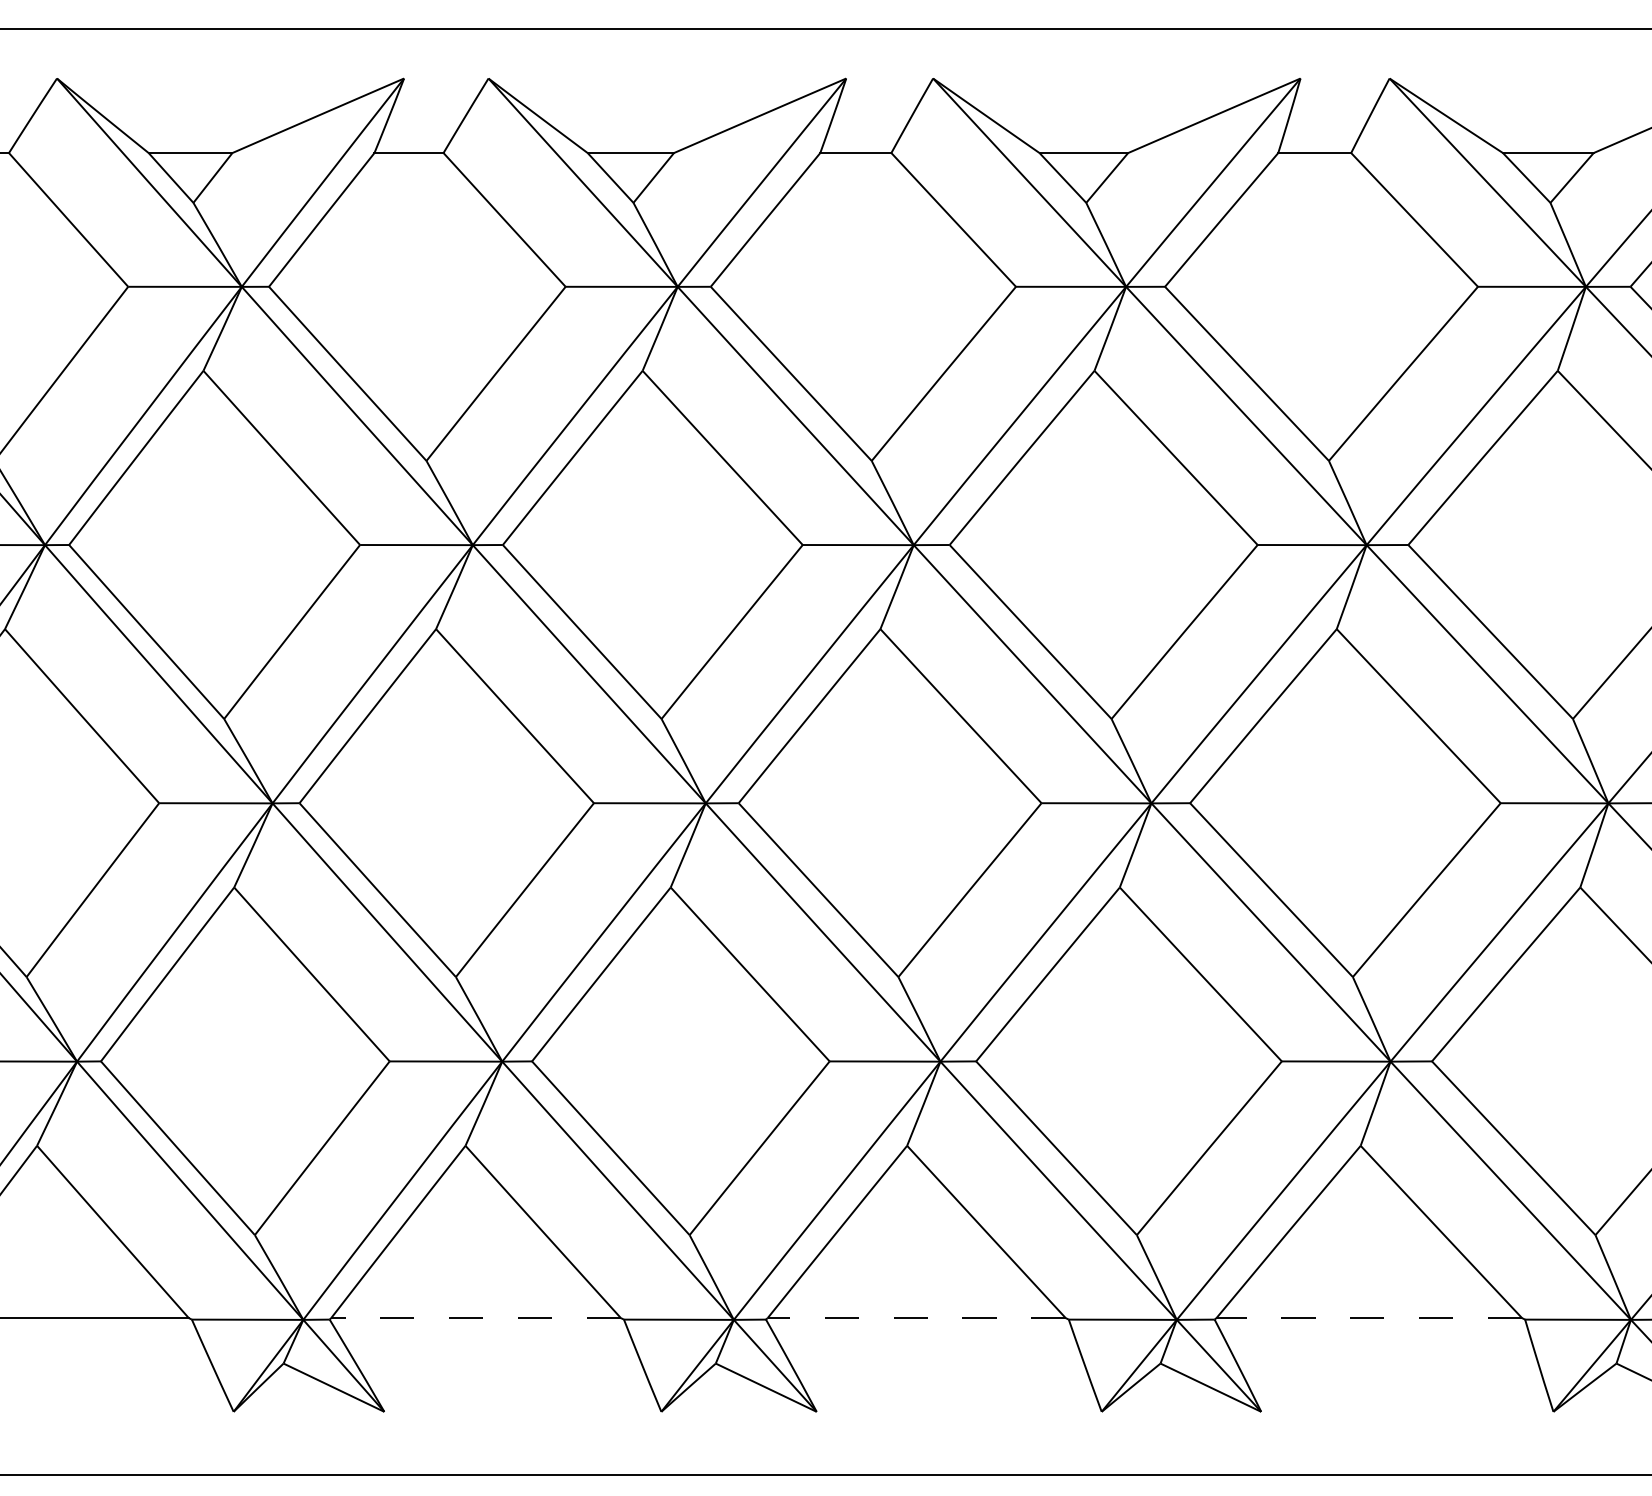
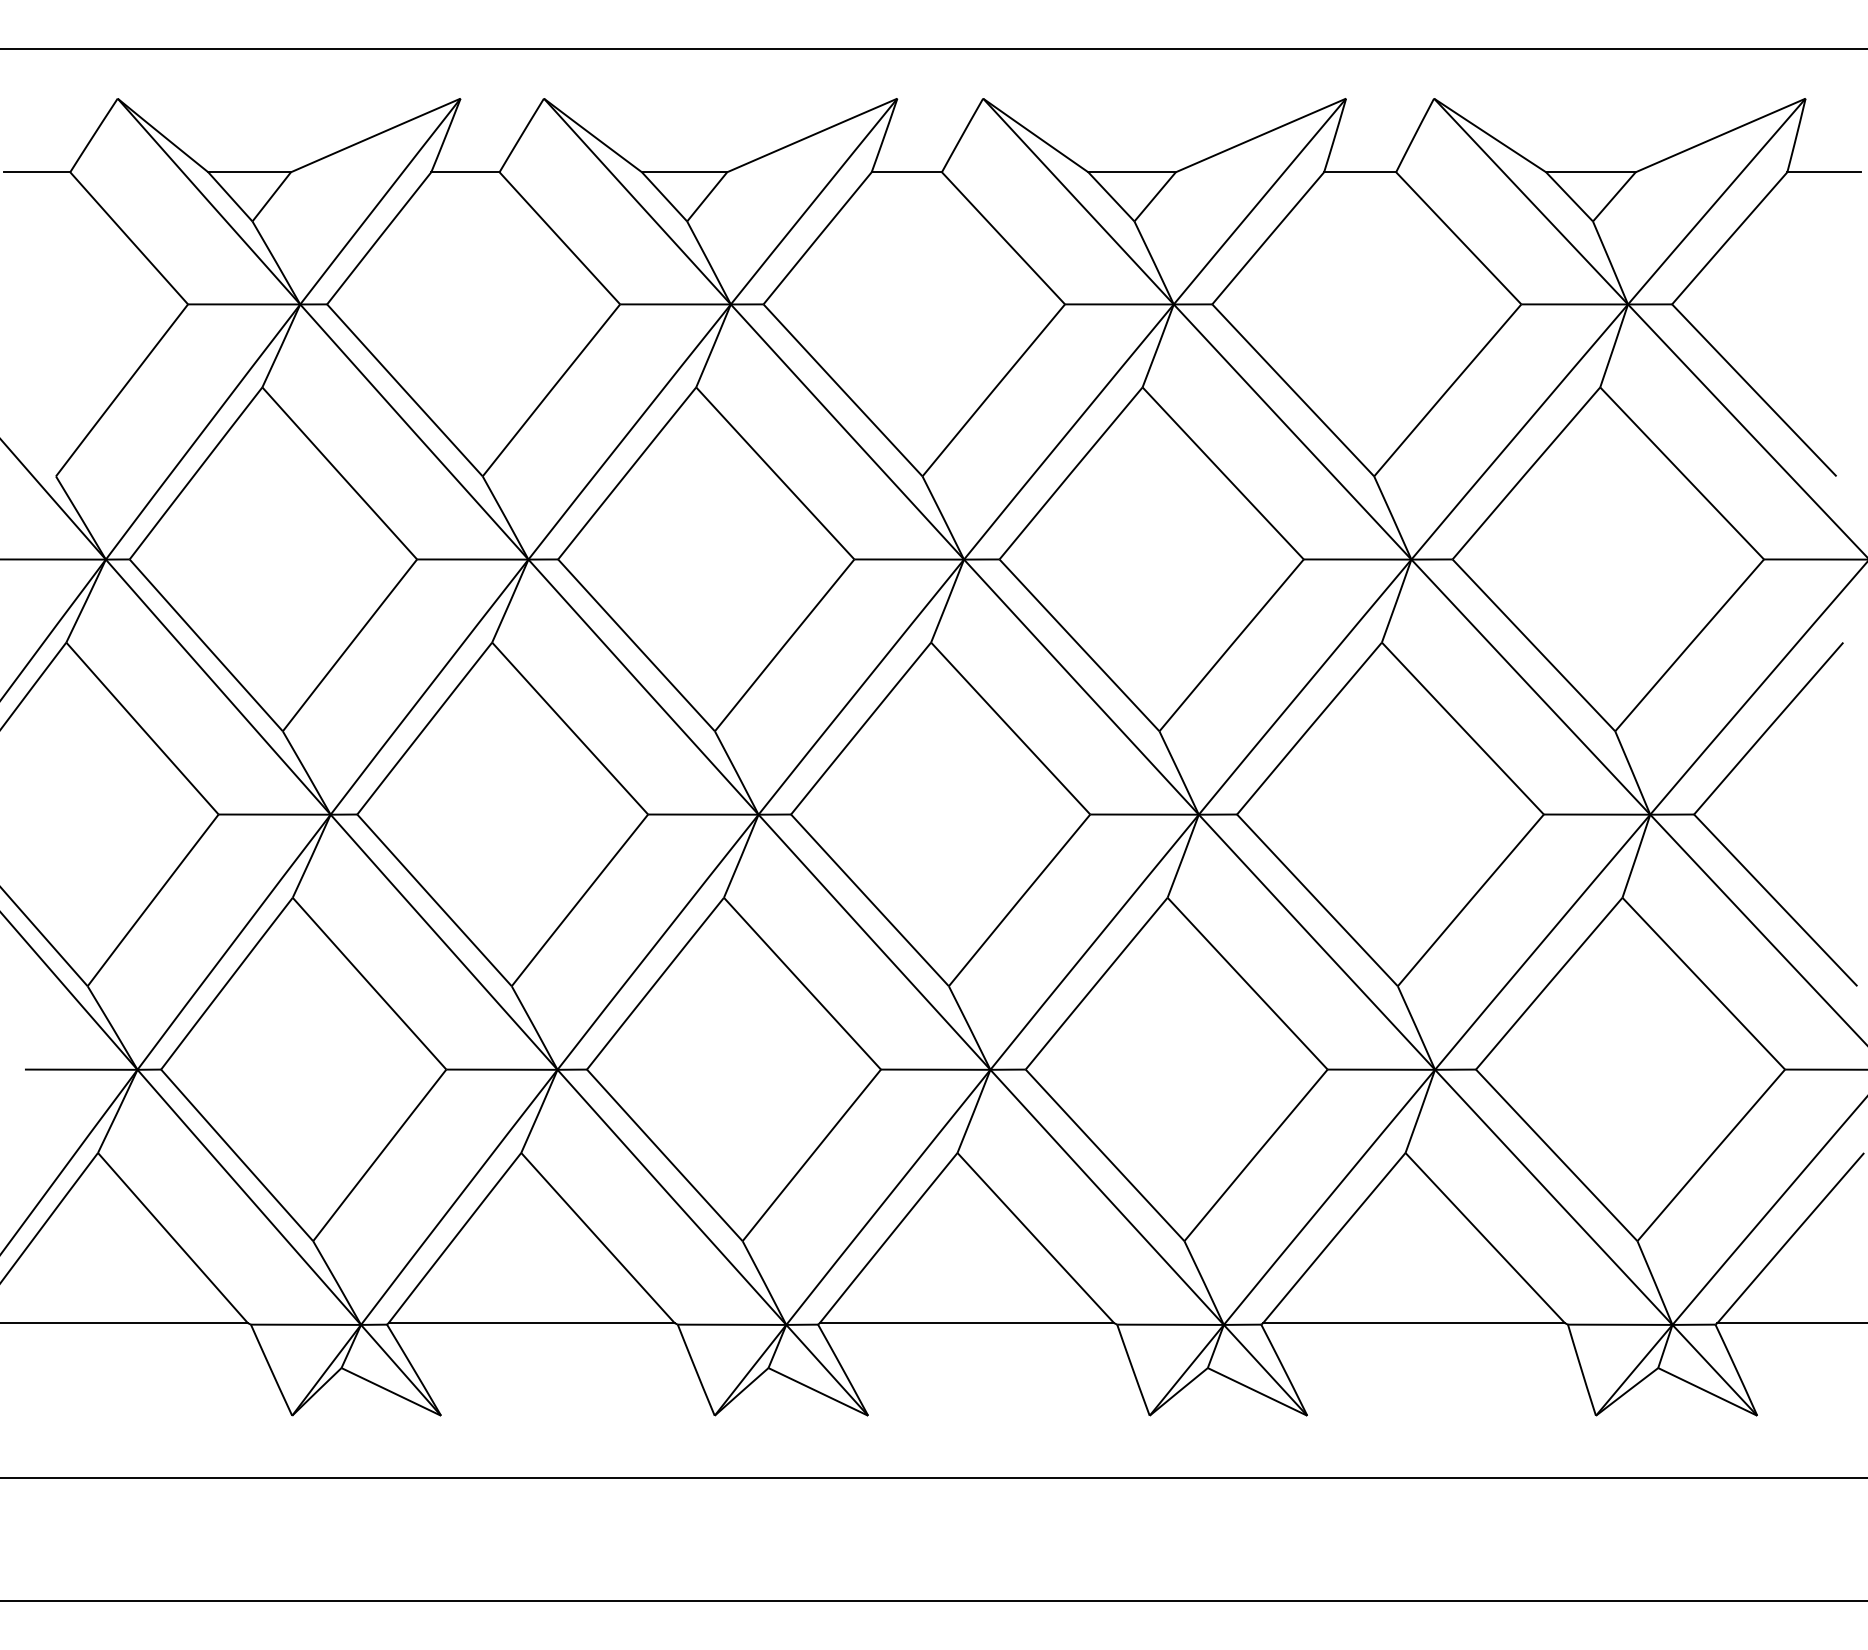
line: (475, 1318) -> (531, 1323), dashed -> solid
line: (916, 1318) -> (966, 1323), dashed -> solid
line: (1369, 1318) -> (1414, 1323), dashed -> solid

